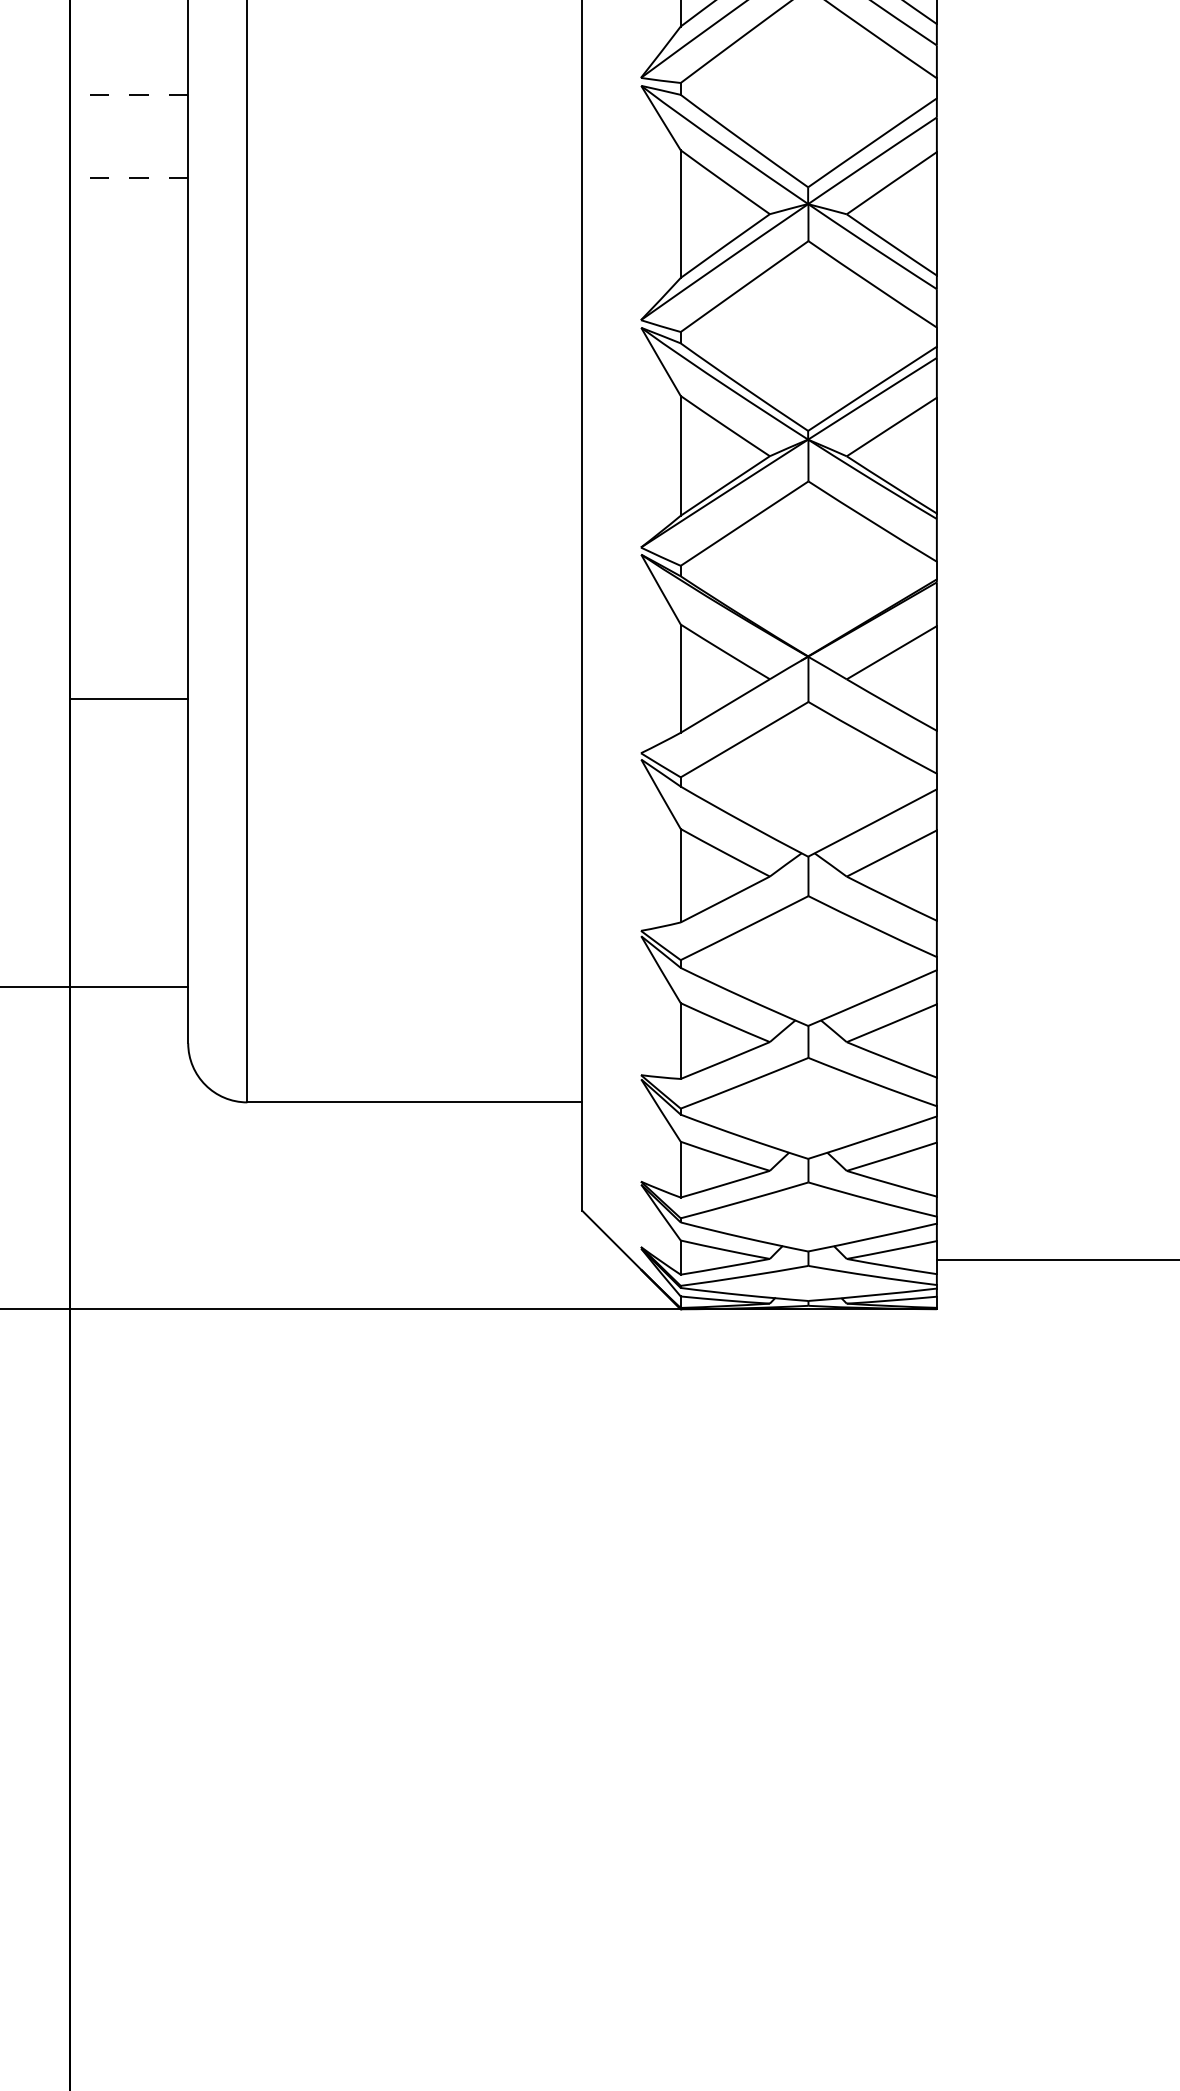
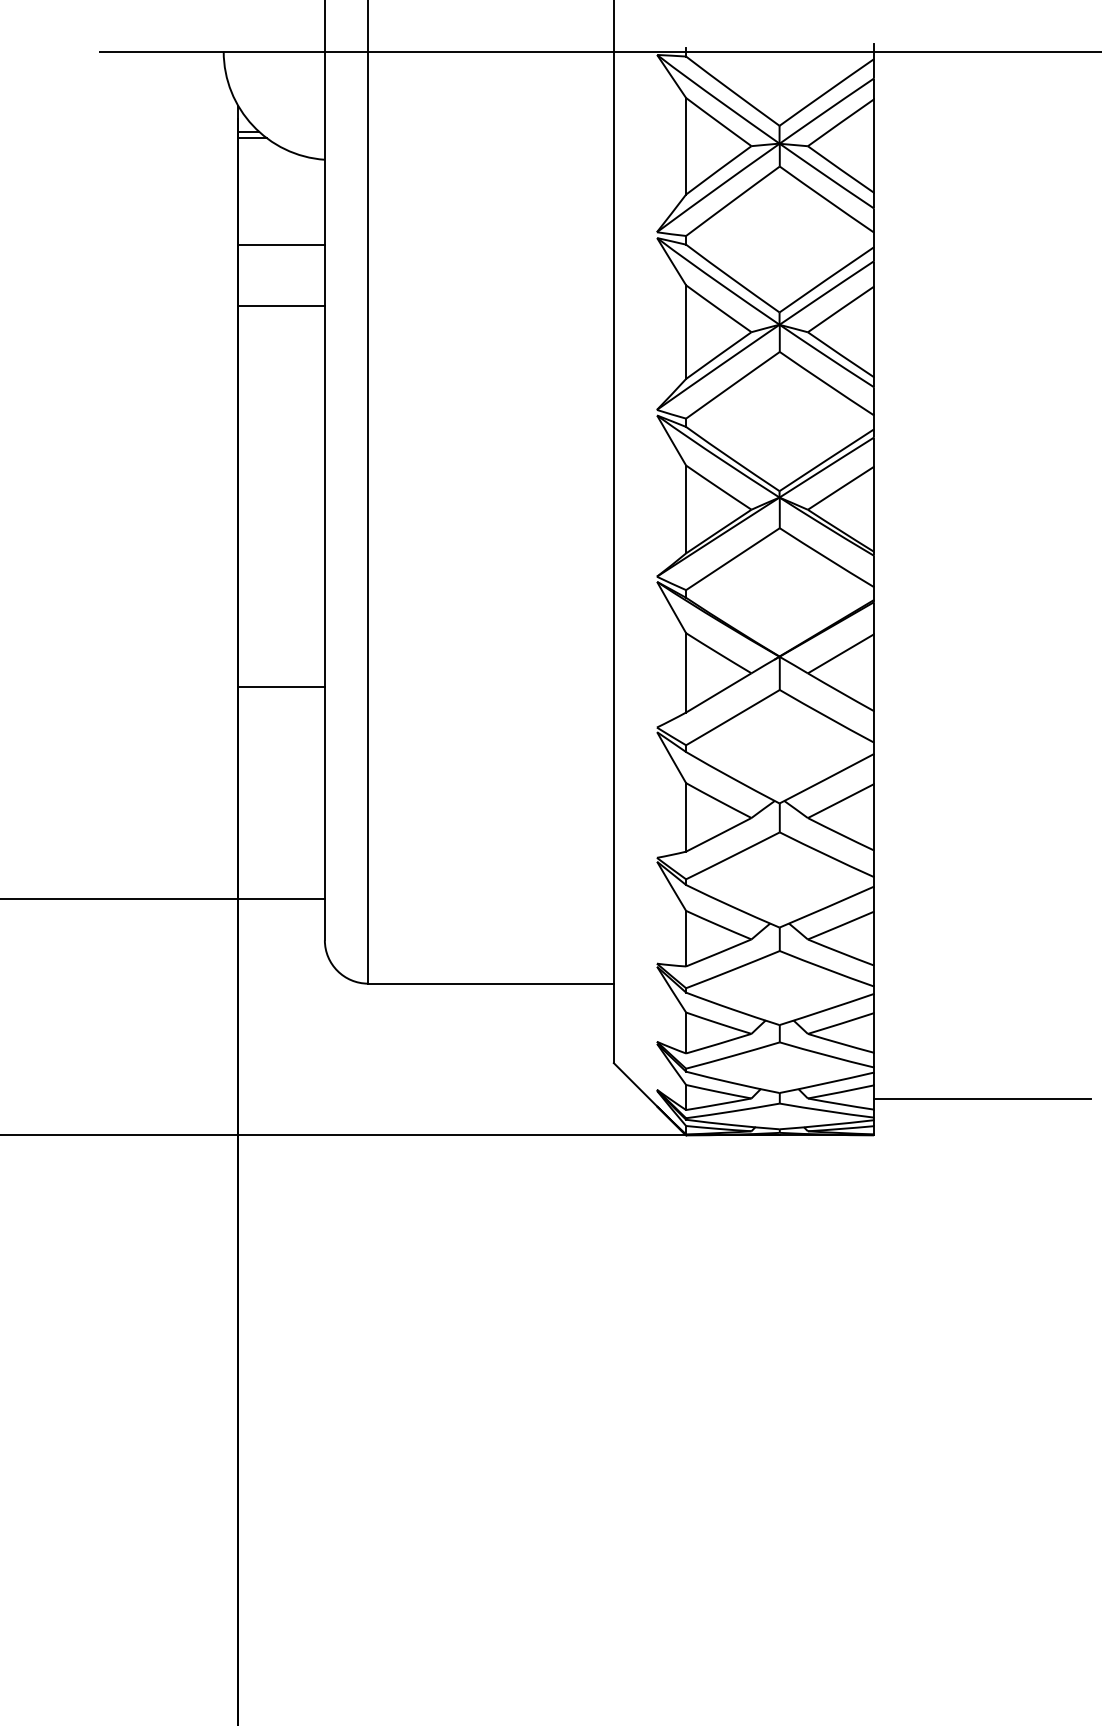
line: (129, 95) -> (281, 245), dashed -> solid
line: (129, 177) -> (281, 305), dashed -> solid

